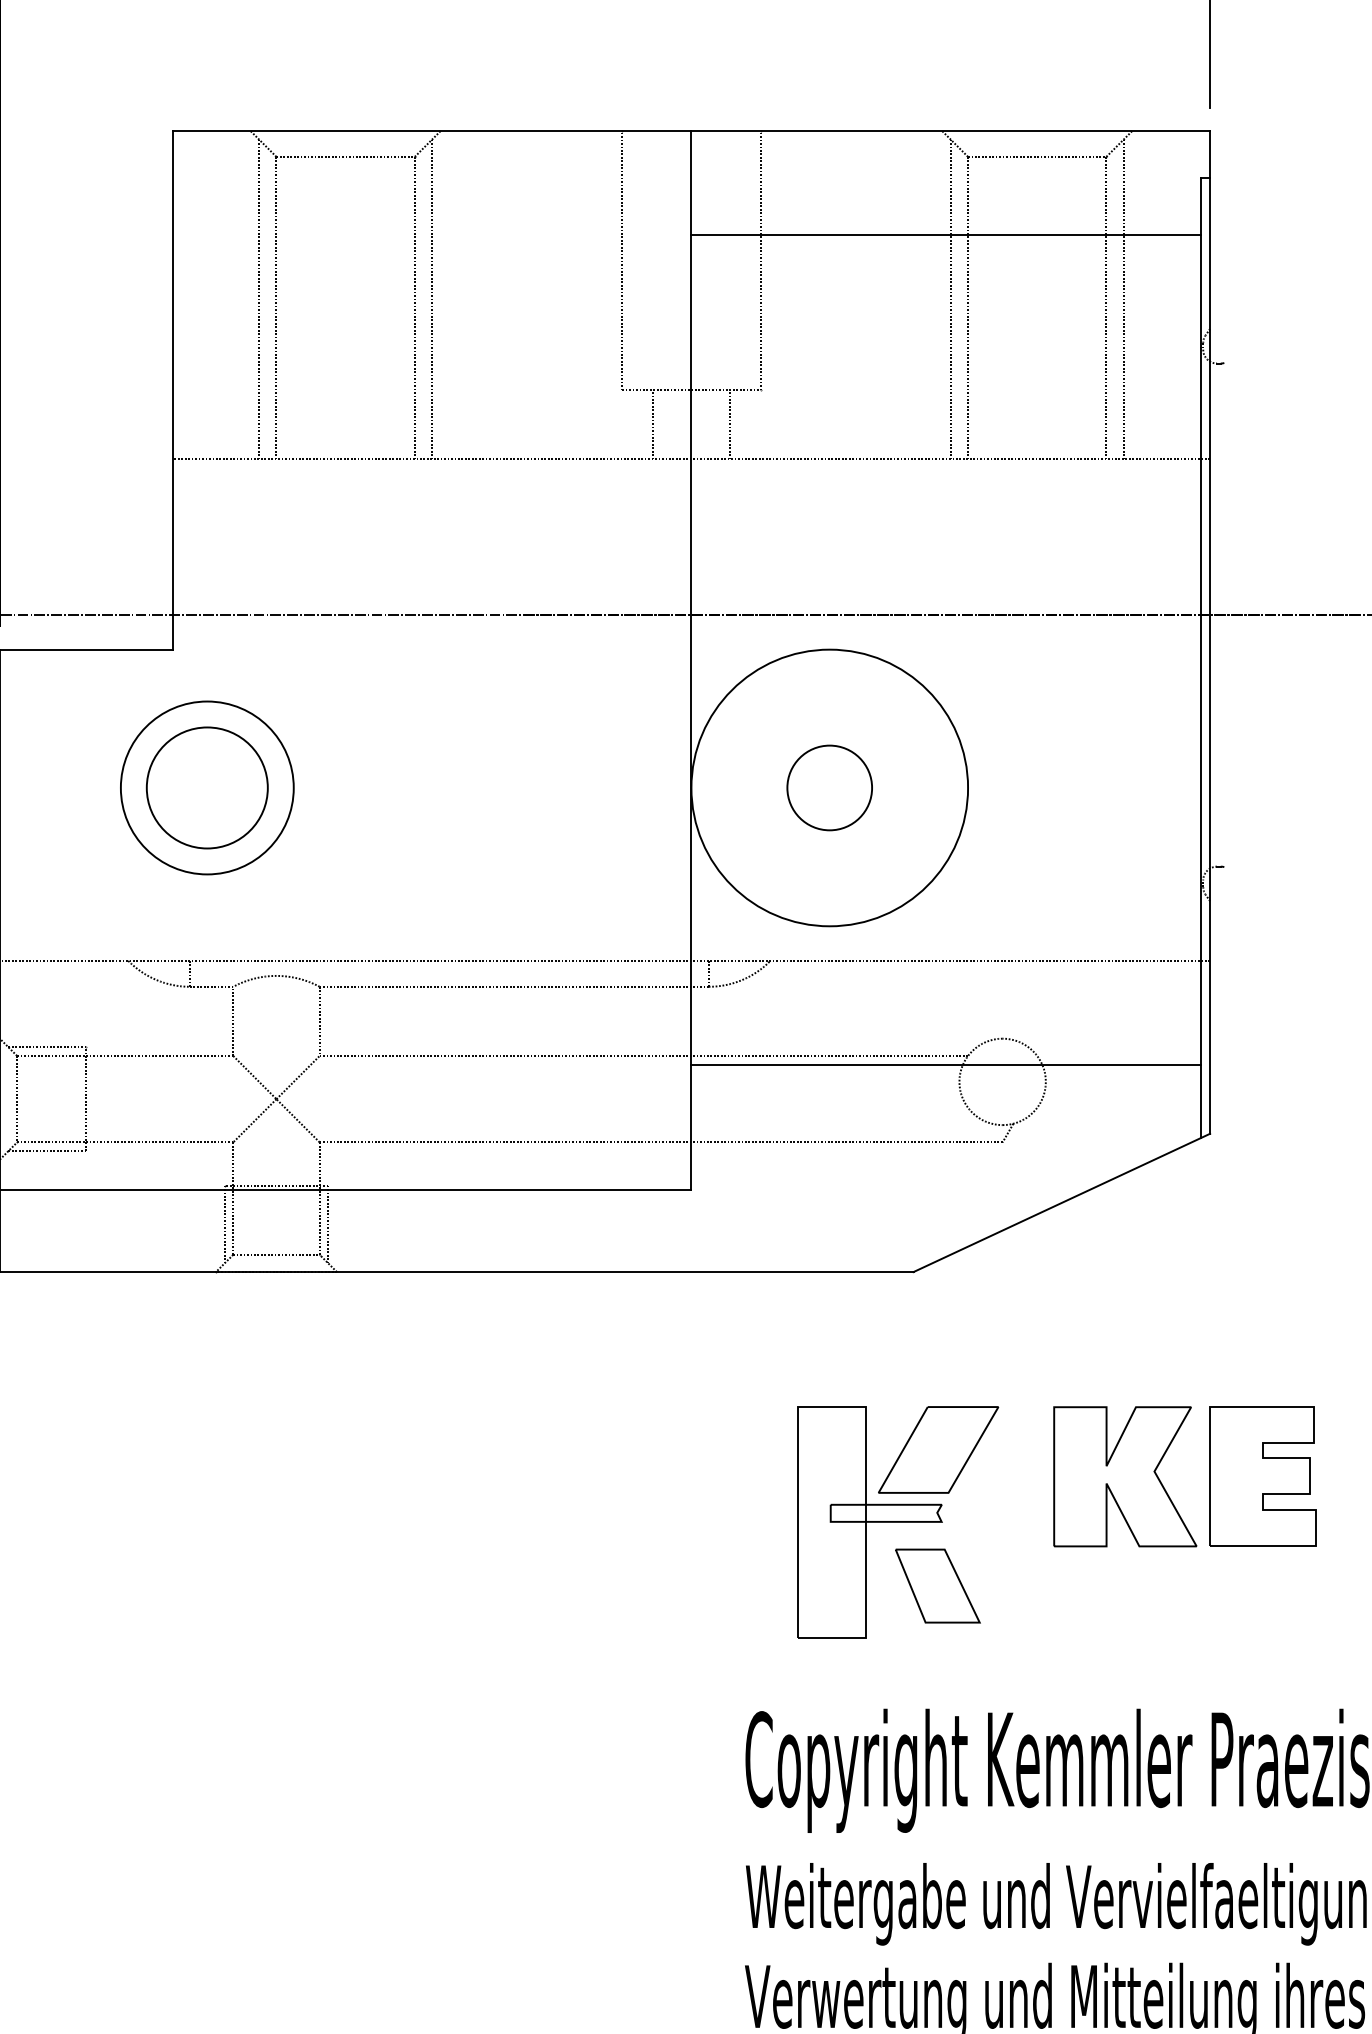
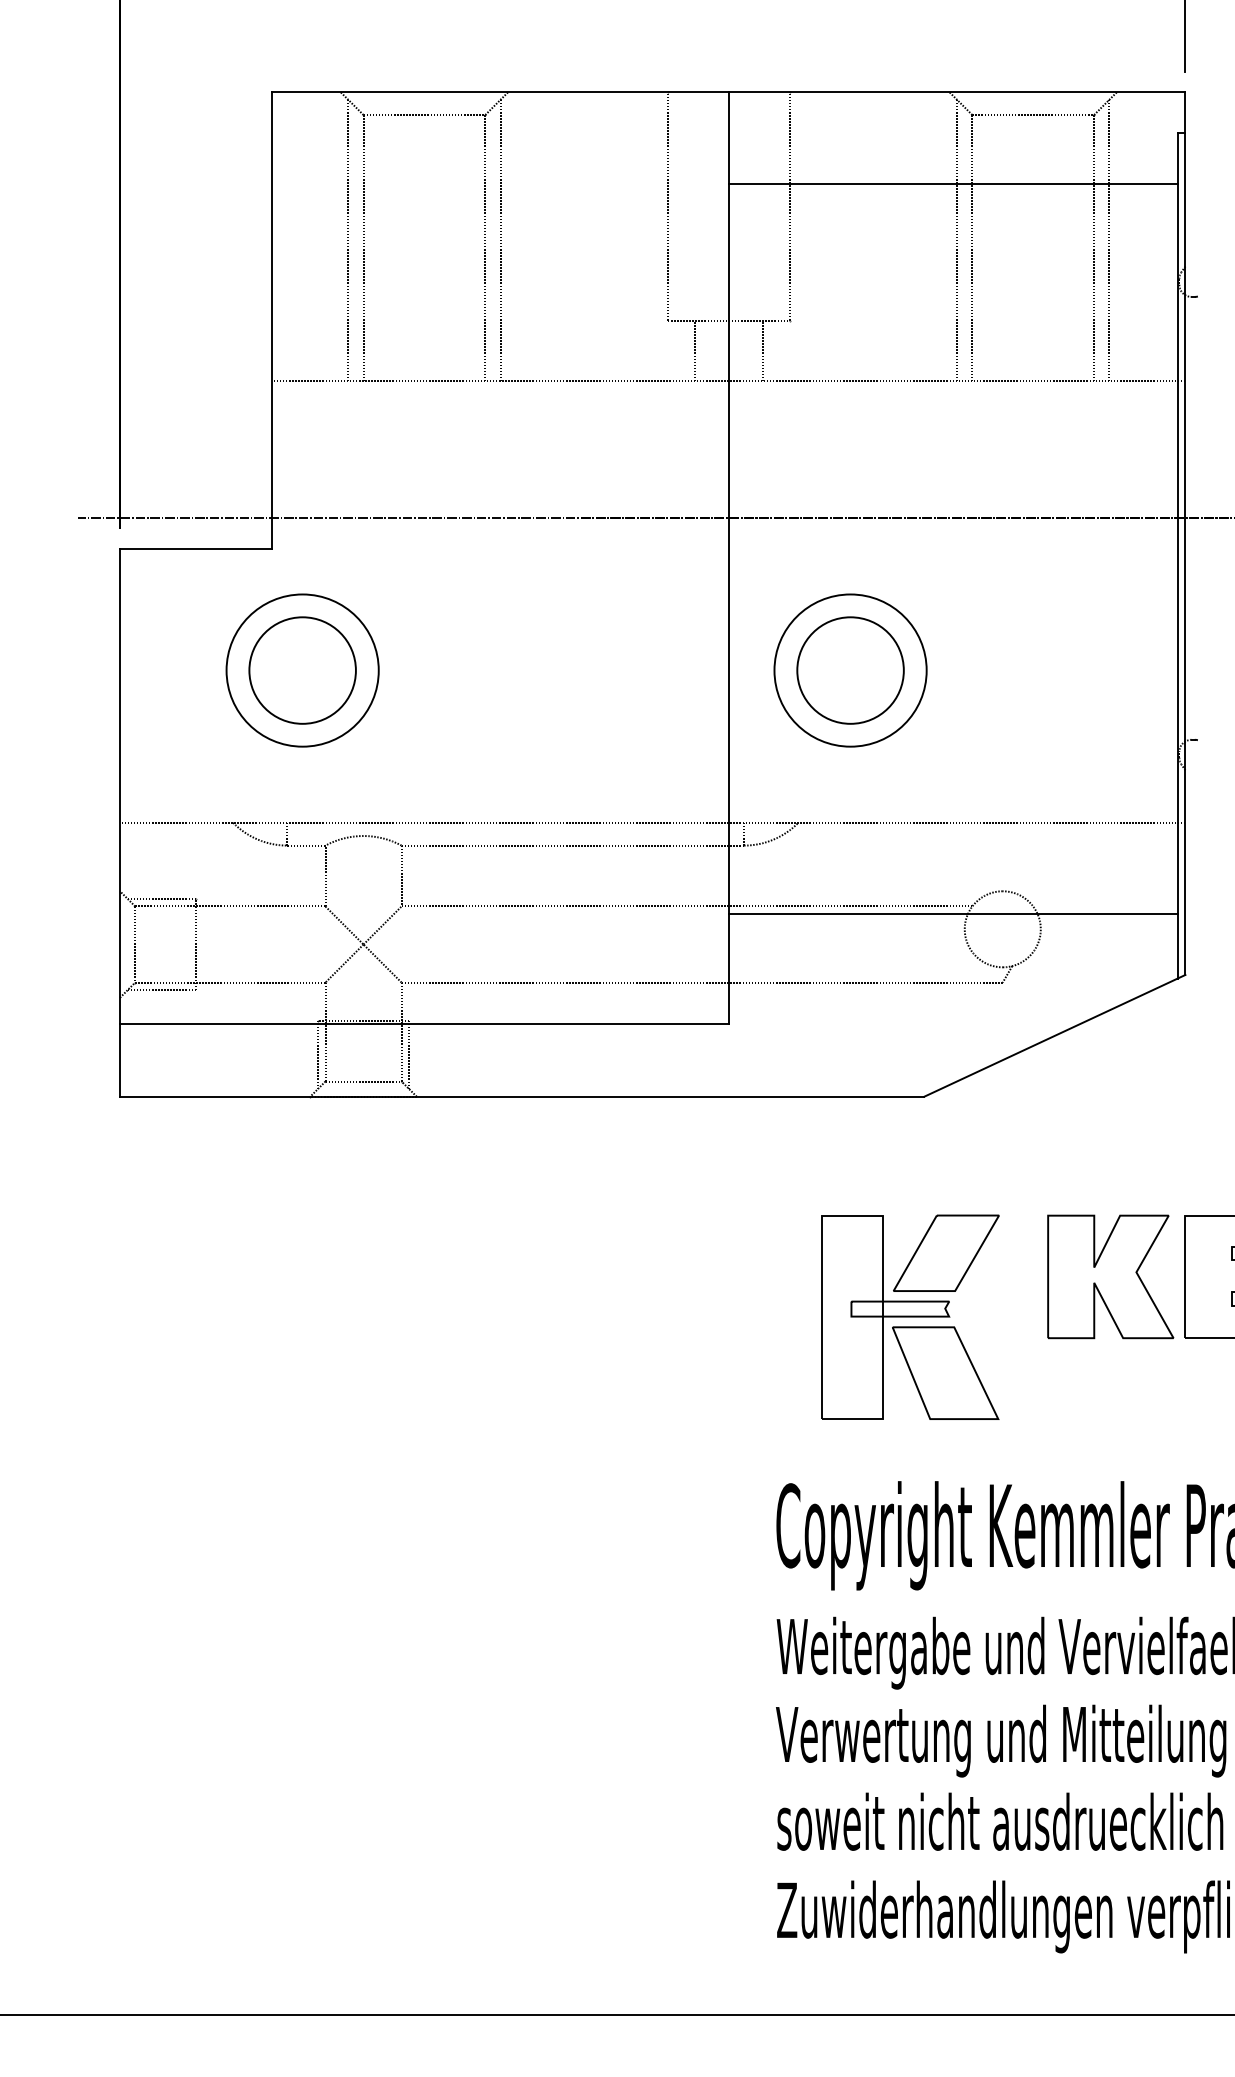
circle: (829, 787) -> (850, 670), size x0.62
circle: (829, 787) -> (850, 670), size x1.43
part: (937, 1585) -> (945, 1372), size x1.43

